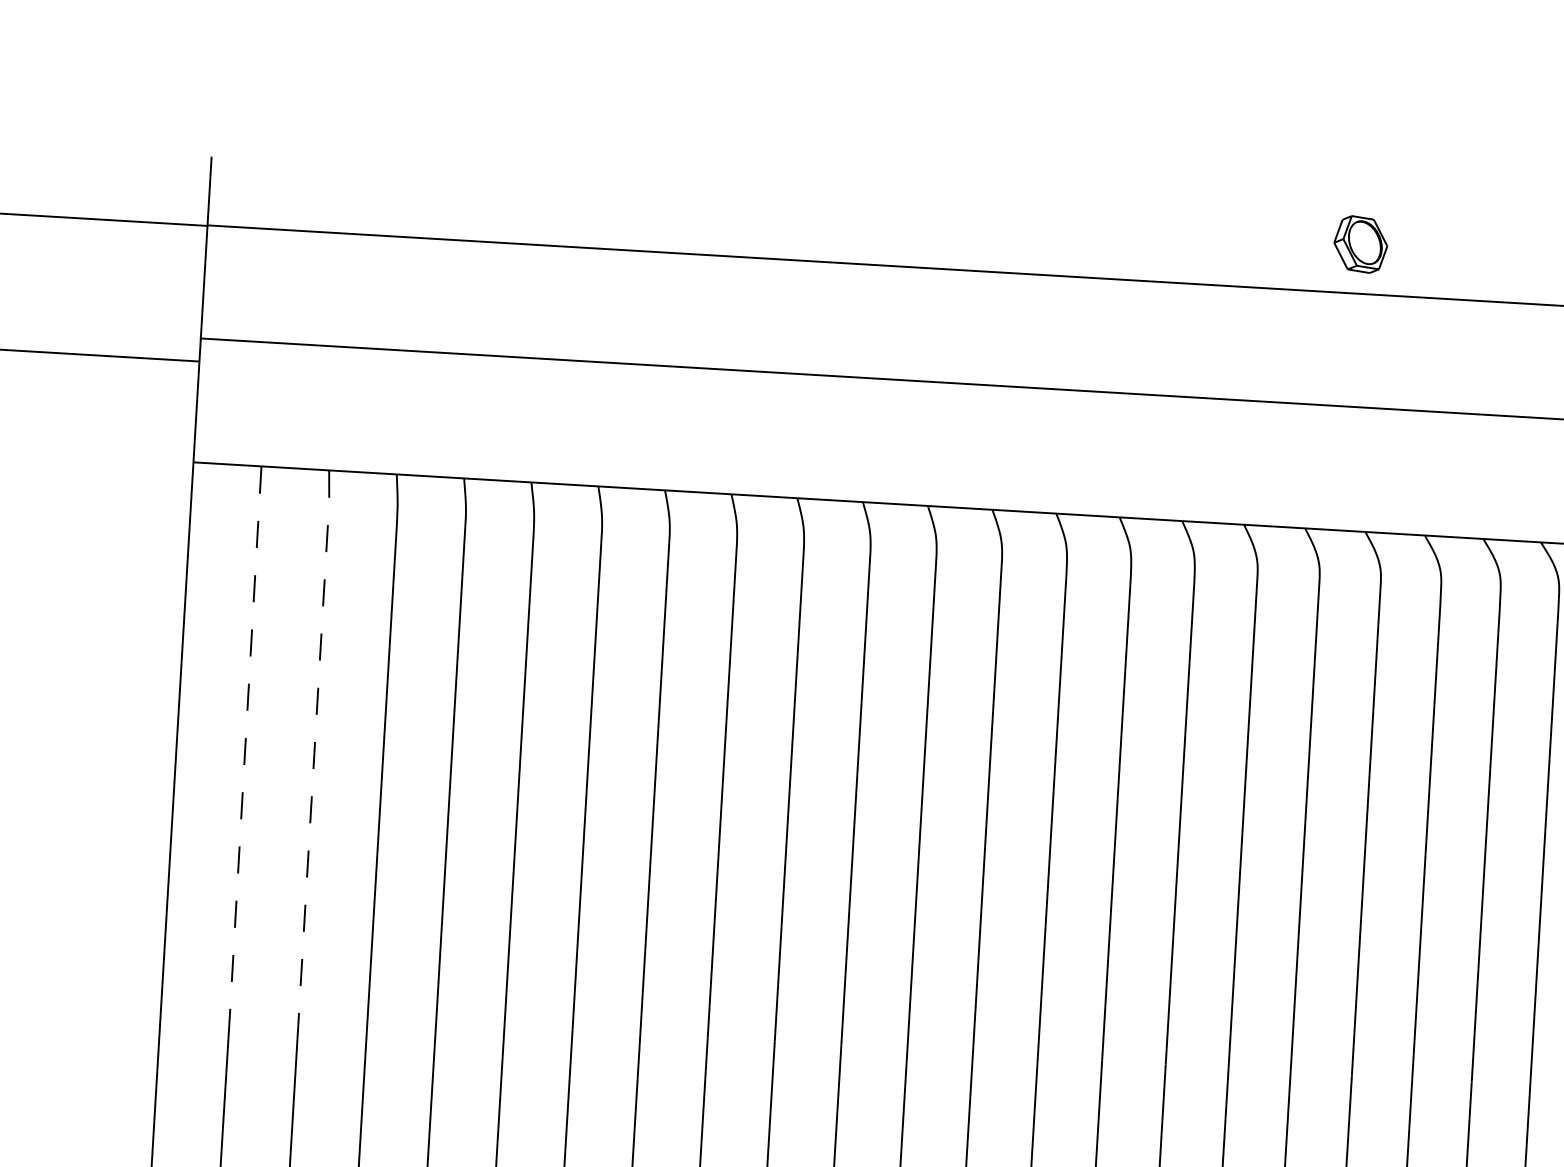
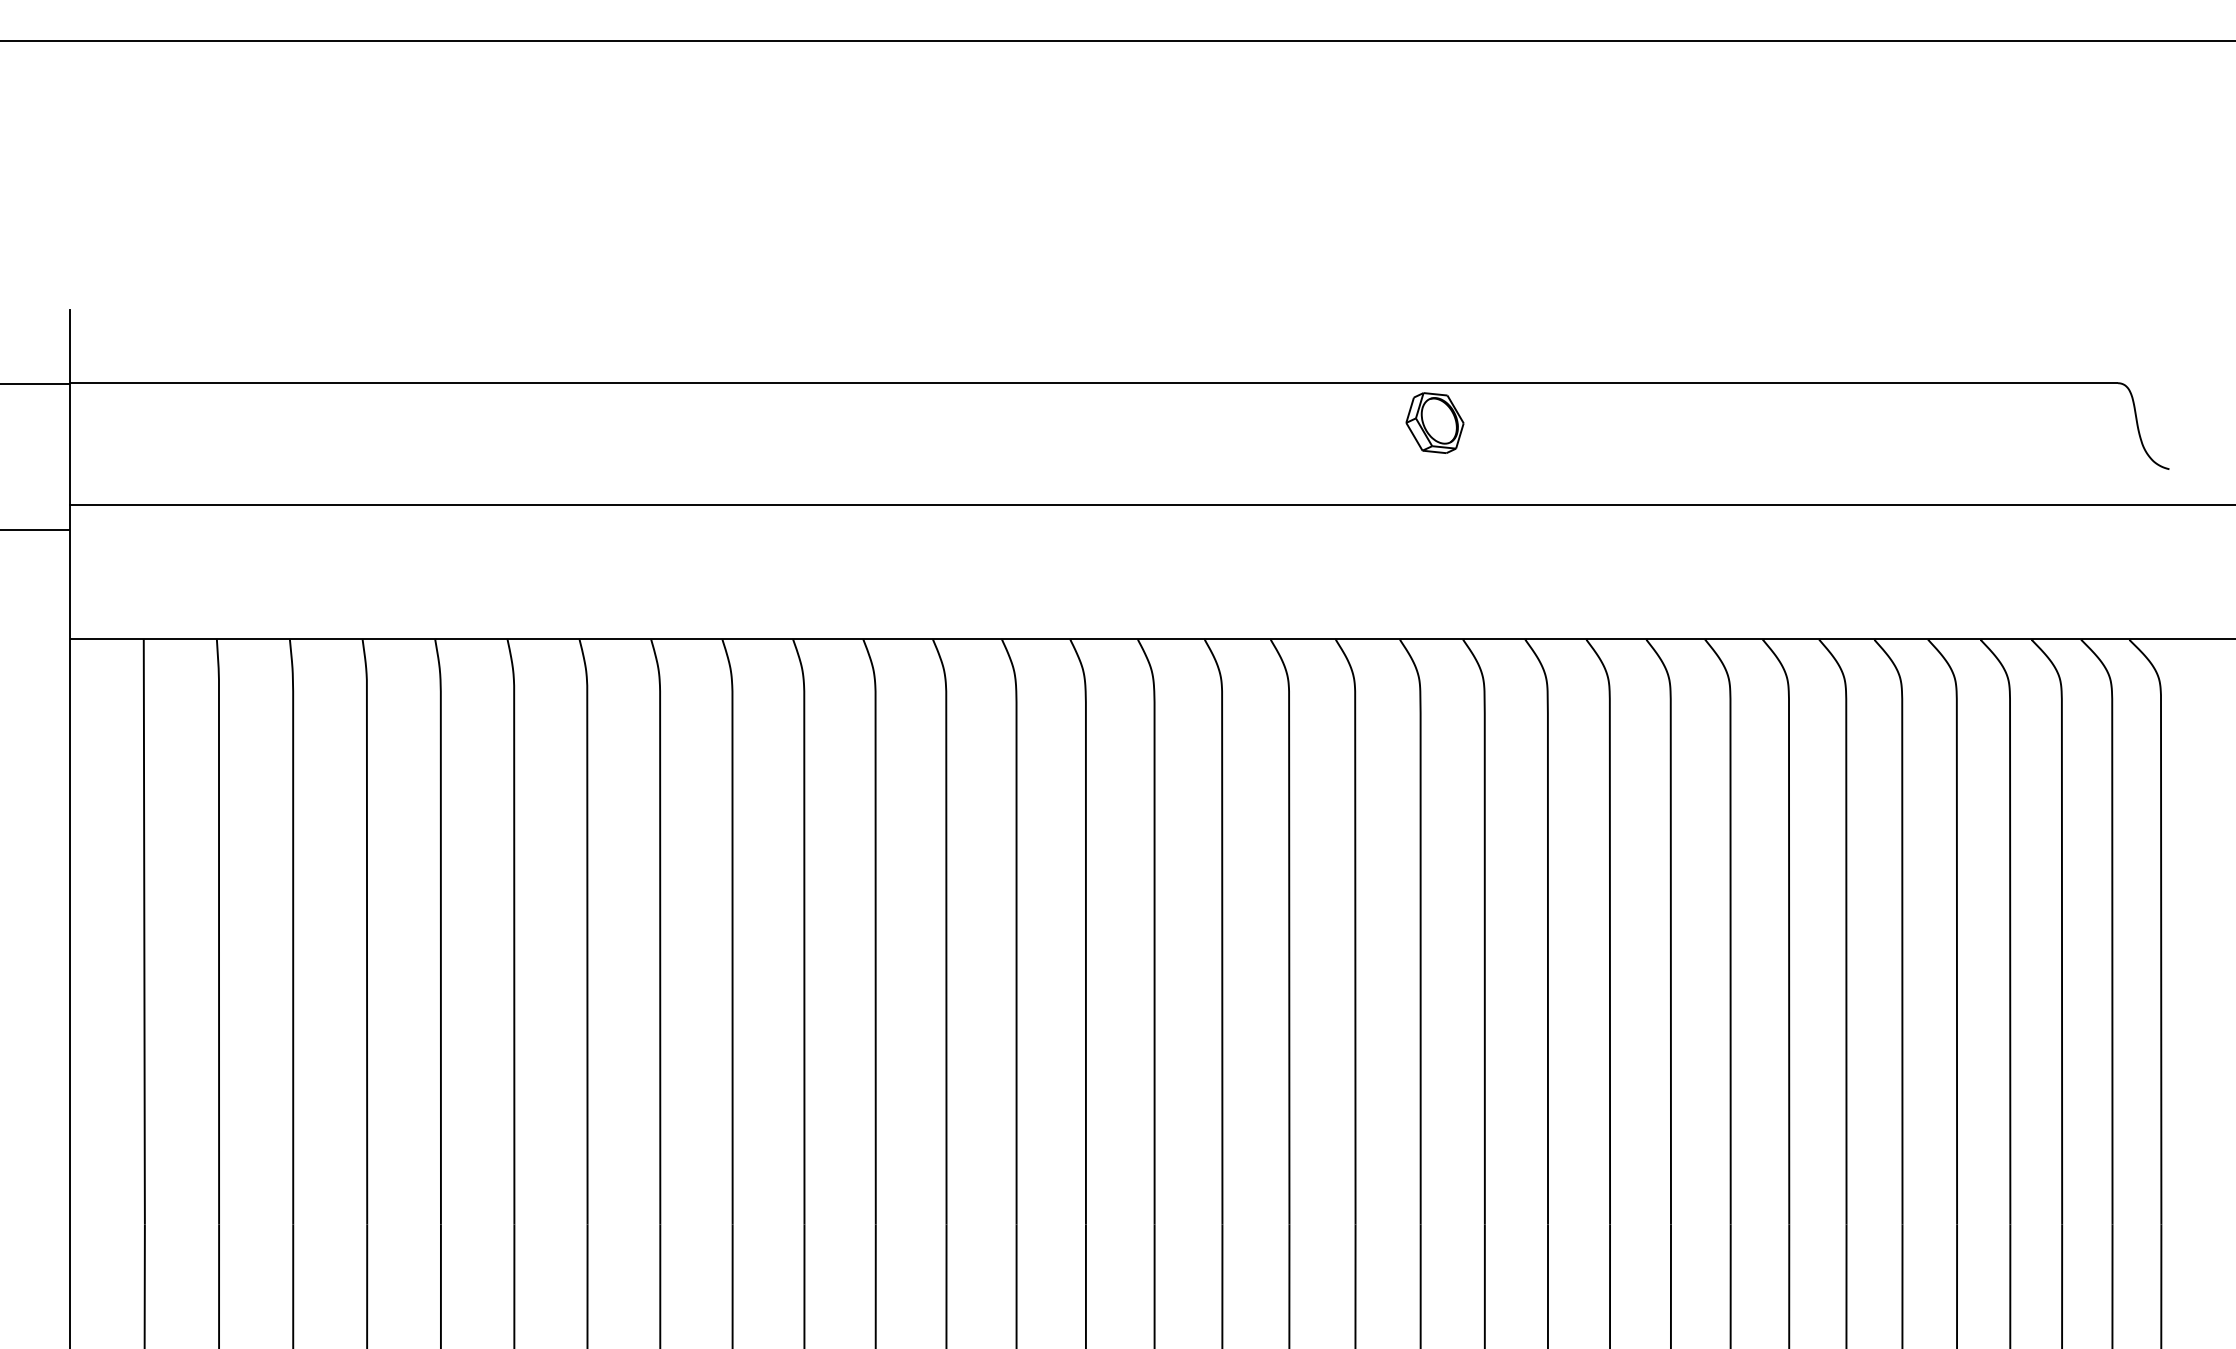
part: (1360, 243) -> (1434, 422), moved
line: (246, 737) -> (144, 931), dashed -> solid
line: (315, 740) -> (219, 930), dashed -> solid

